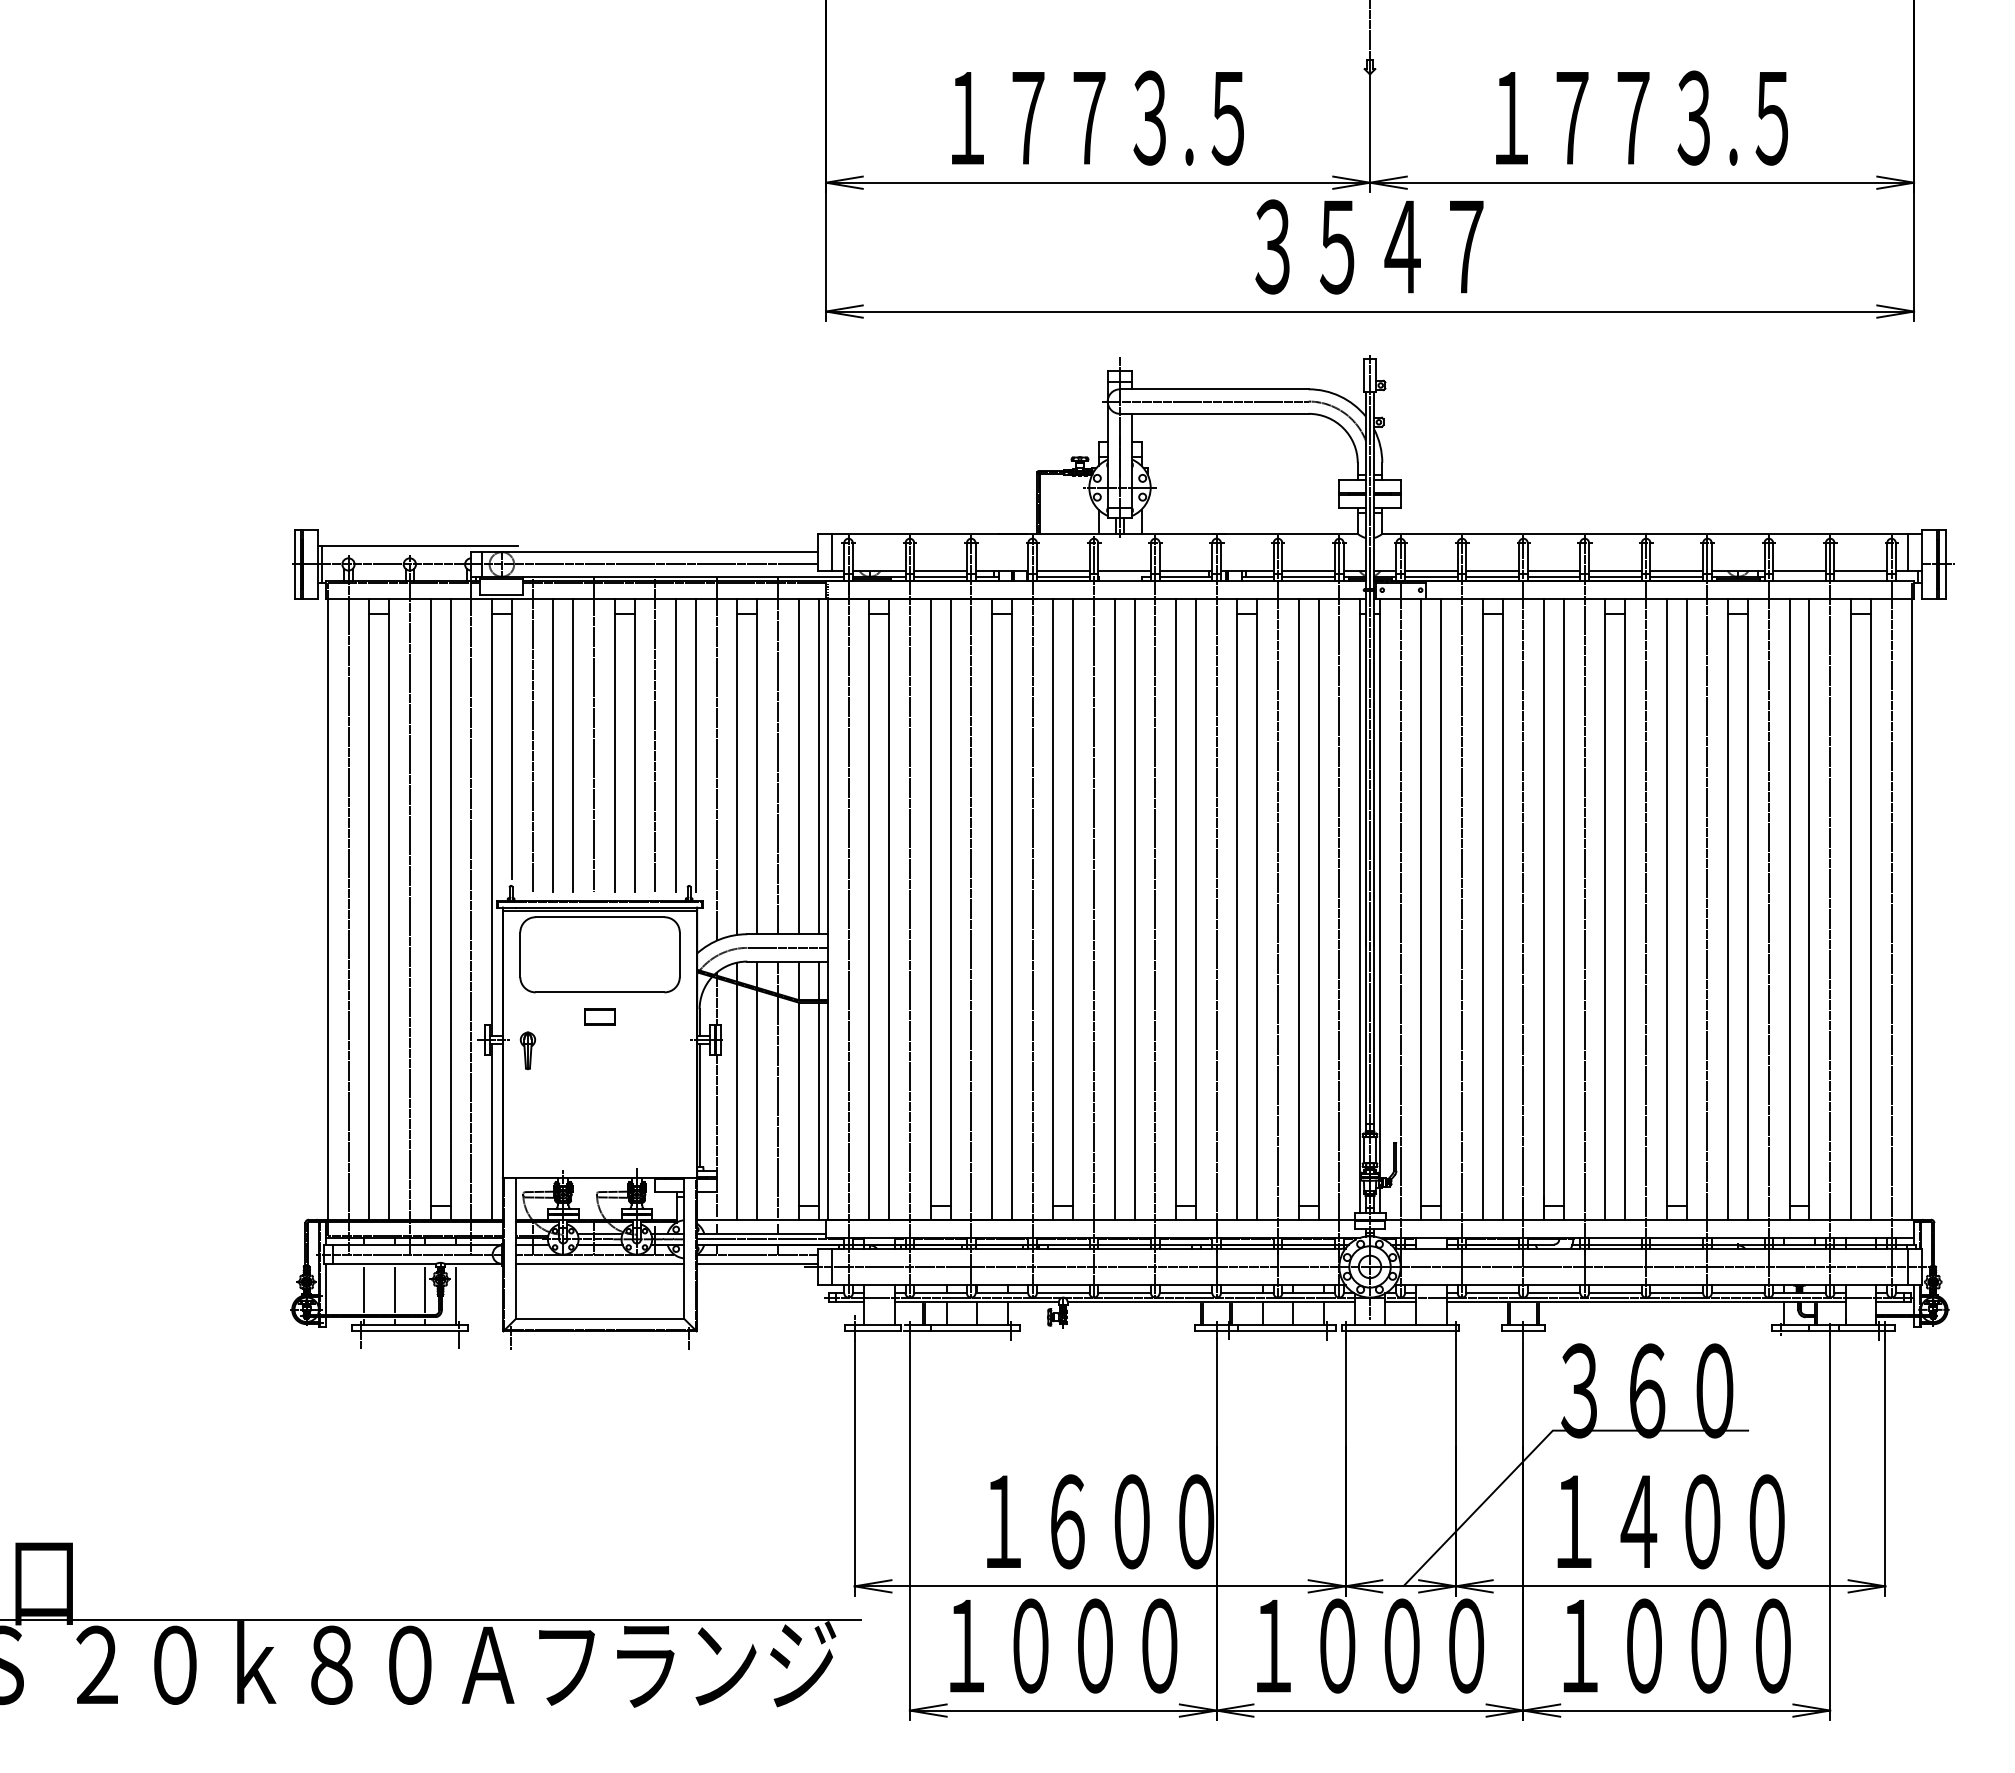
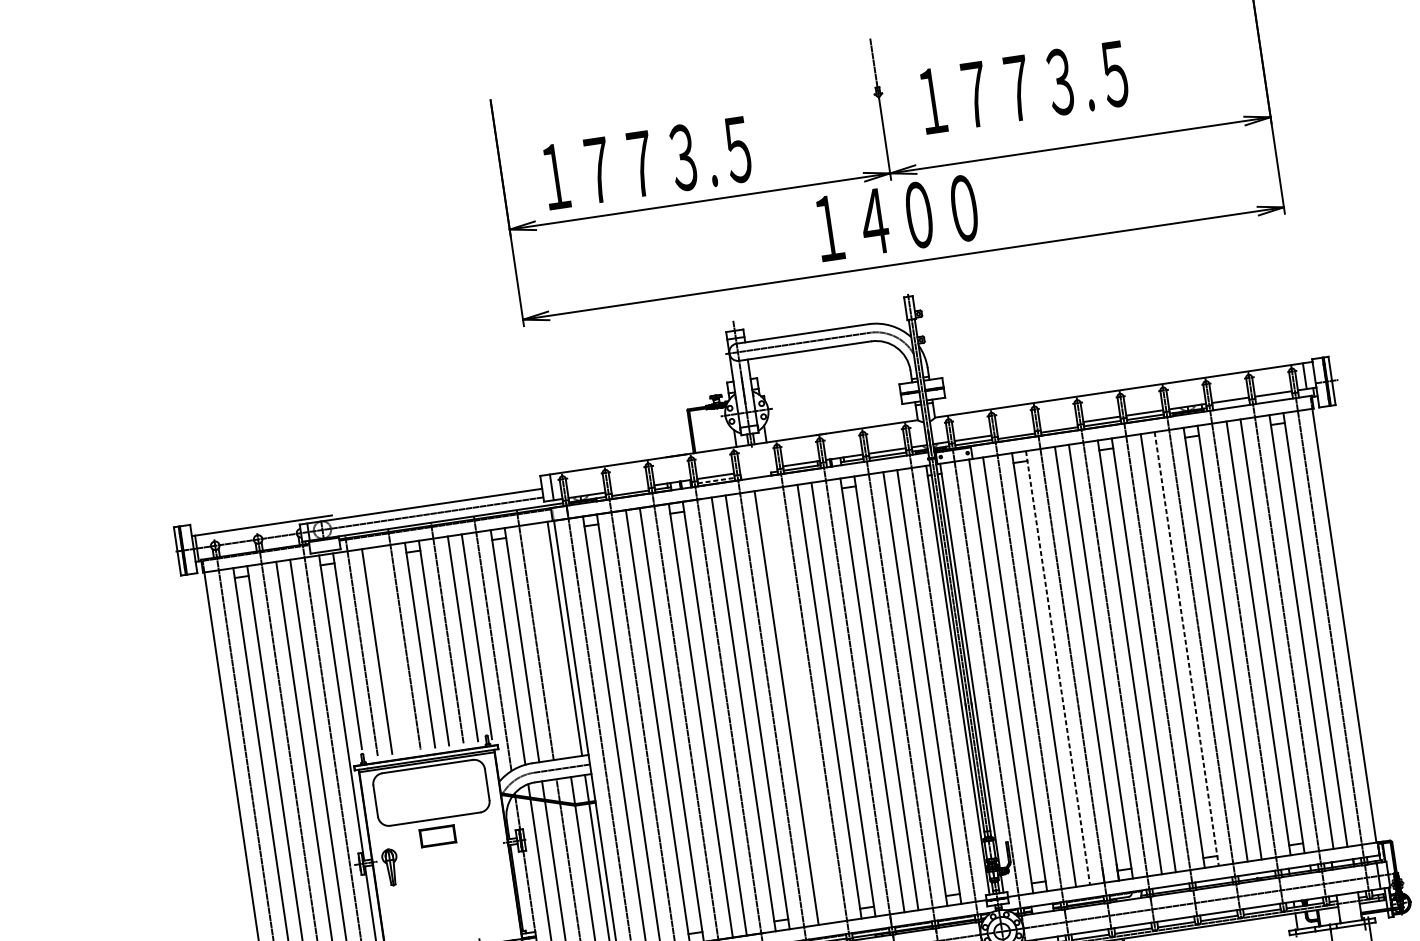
text: (1097, 117) -> (646, 162), moved
text: (1641, 117) -> (1023, 87), moved
text: (1369, 246) -> (896, 218), ３５４７ -> １４００
line: (940, 570) -> (629, 488), removed
line: (1124, 570) -> (758, 469), removed
line: (1492, 570) -> (1015, 431), removed
line: (1553, 570) -> (1058, 425), removed
line: (1063, 576) -> (716, 480), solid -> dashed
line: (573, 745) -> (391, 649), removed
line: (798, 766) -> (550, 640), removed
line: (1134, 909) -> (800, 705), removed
line: (1502, 910) -> (1057, 668), solid -> dashed
line: (1686, 910) -> (1186, 649), solid -> dashed
part: (599, 1016) -> (437, 836), size x1.6
part: (527, 1050) -> (390, 867), size x1.4

